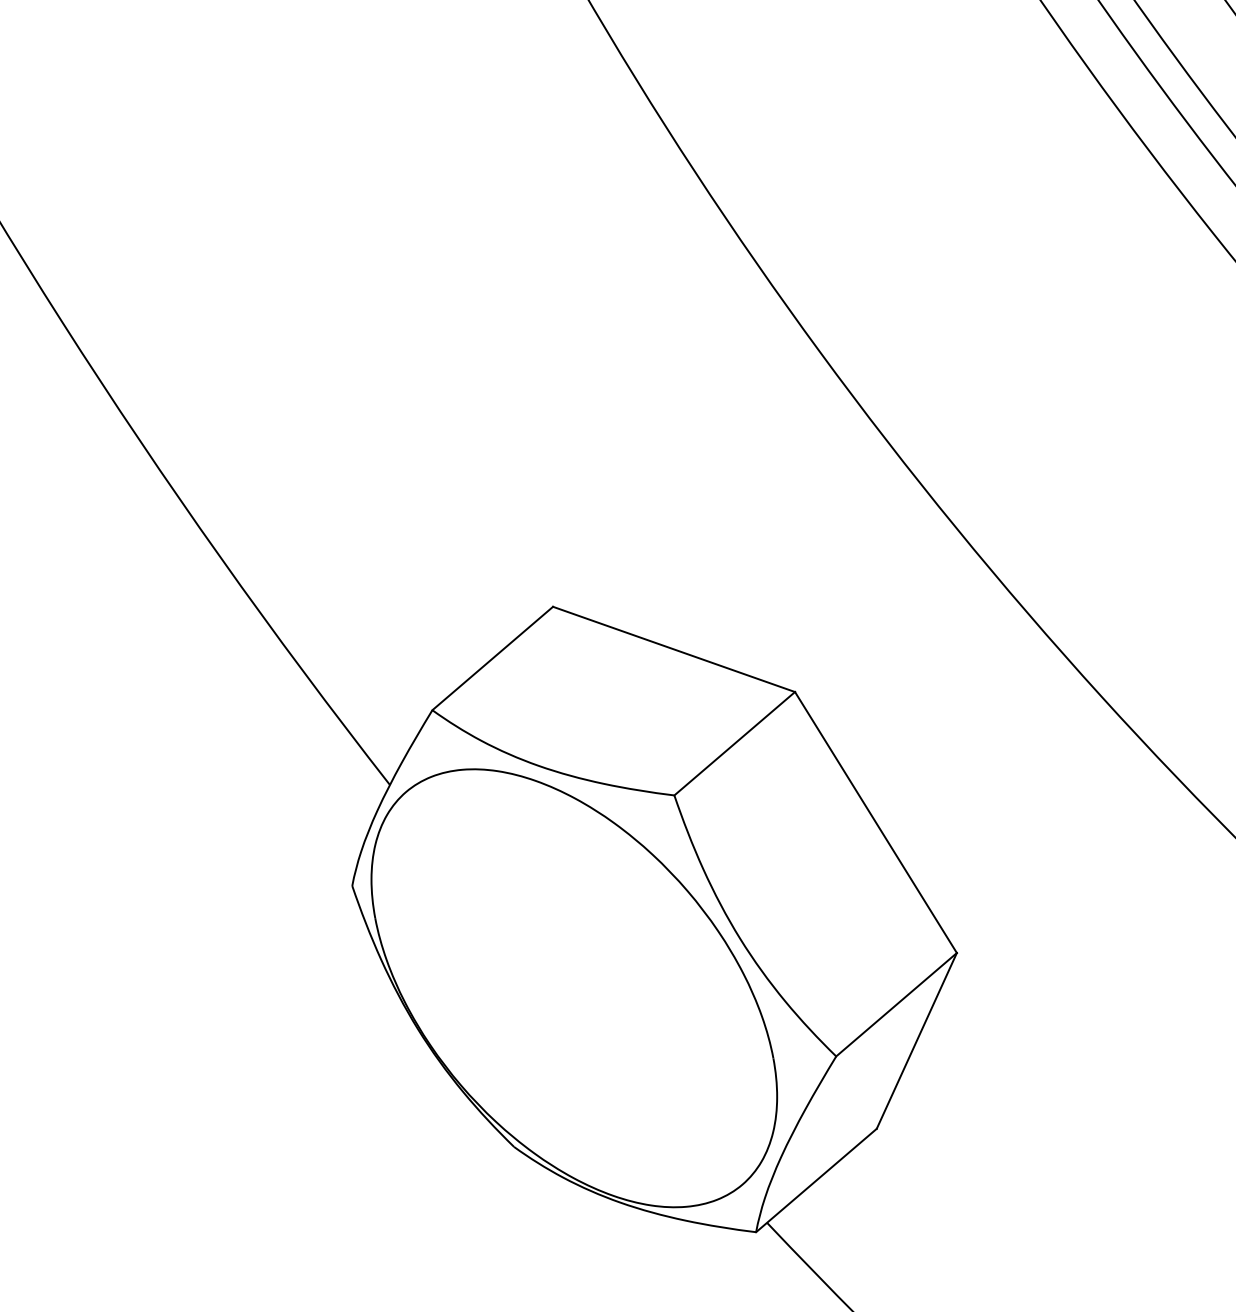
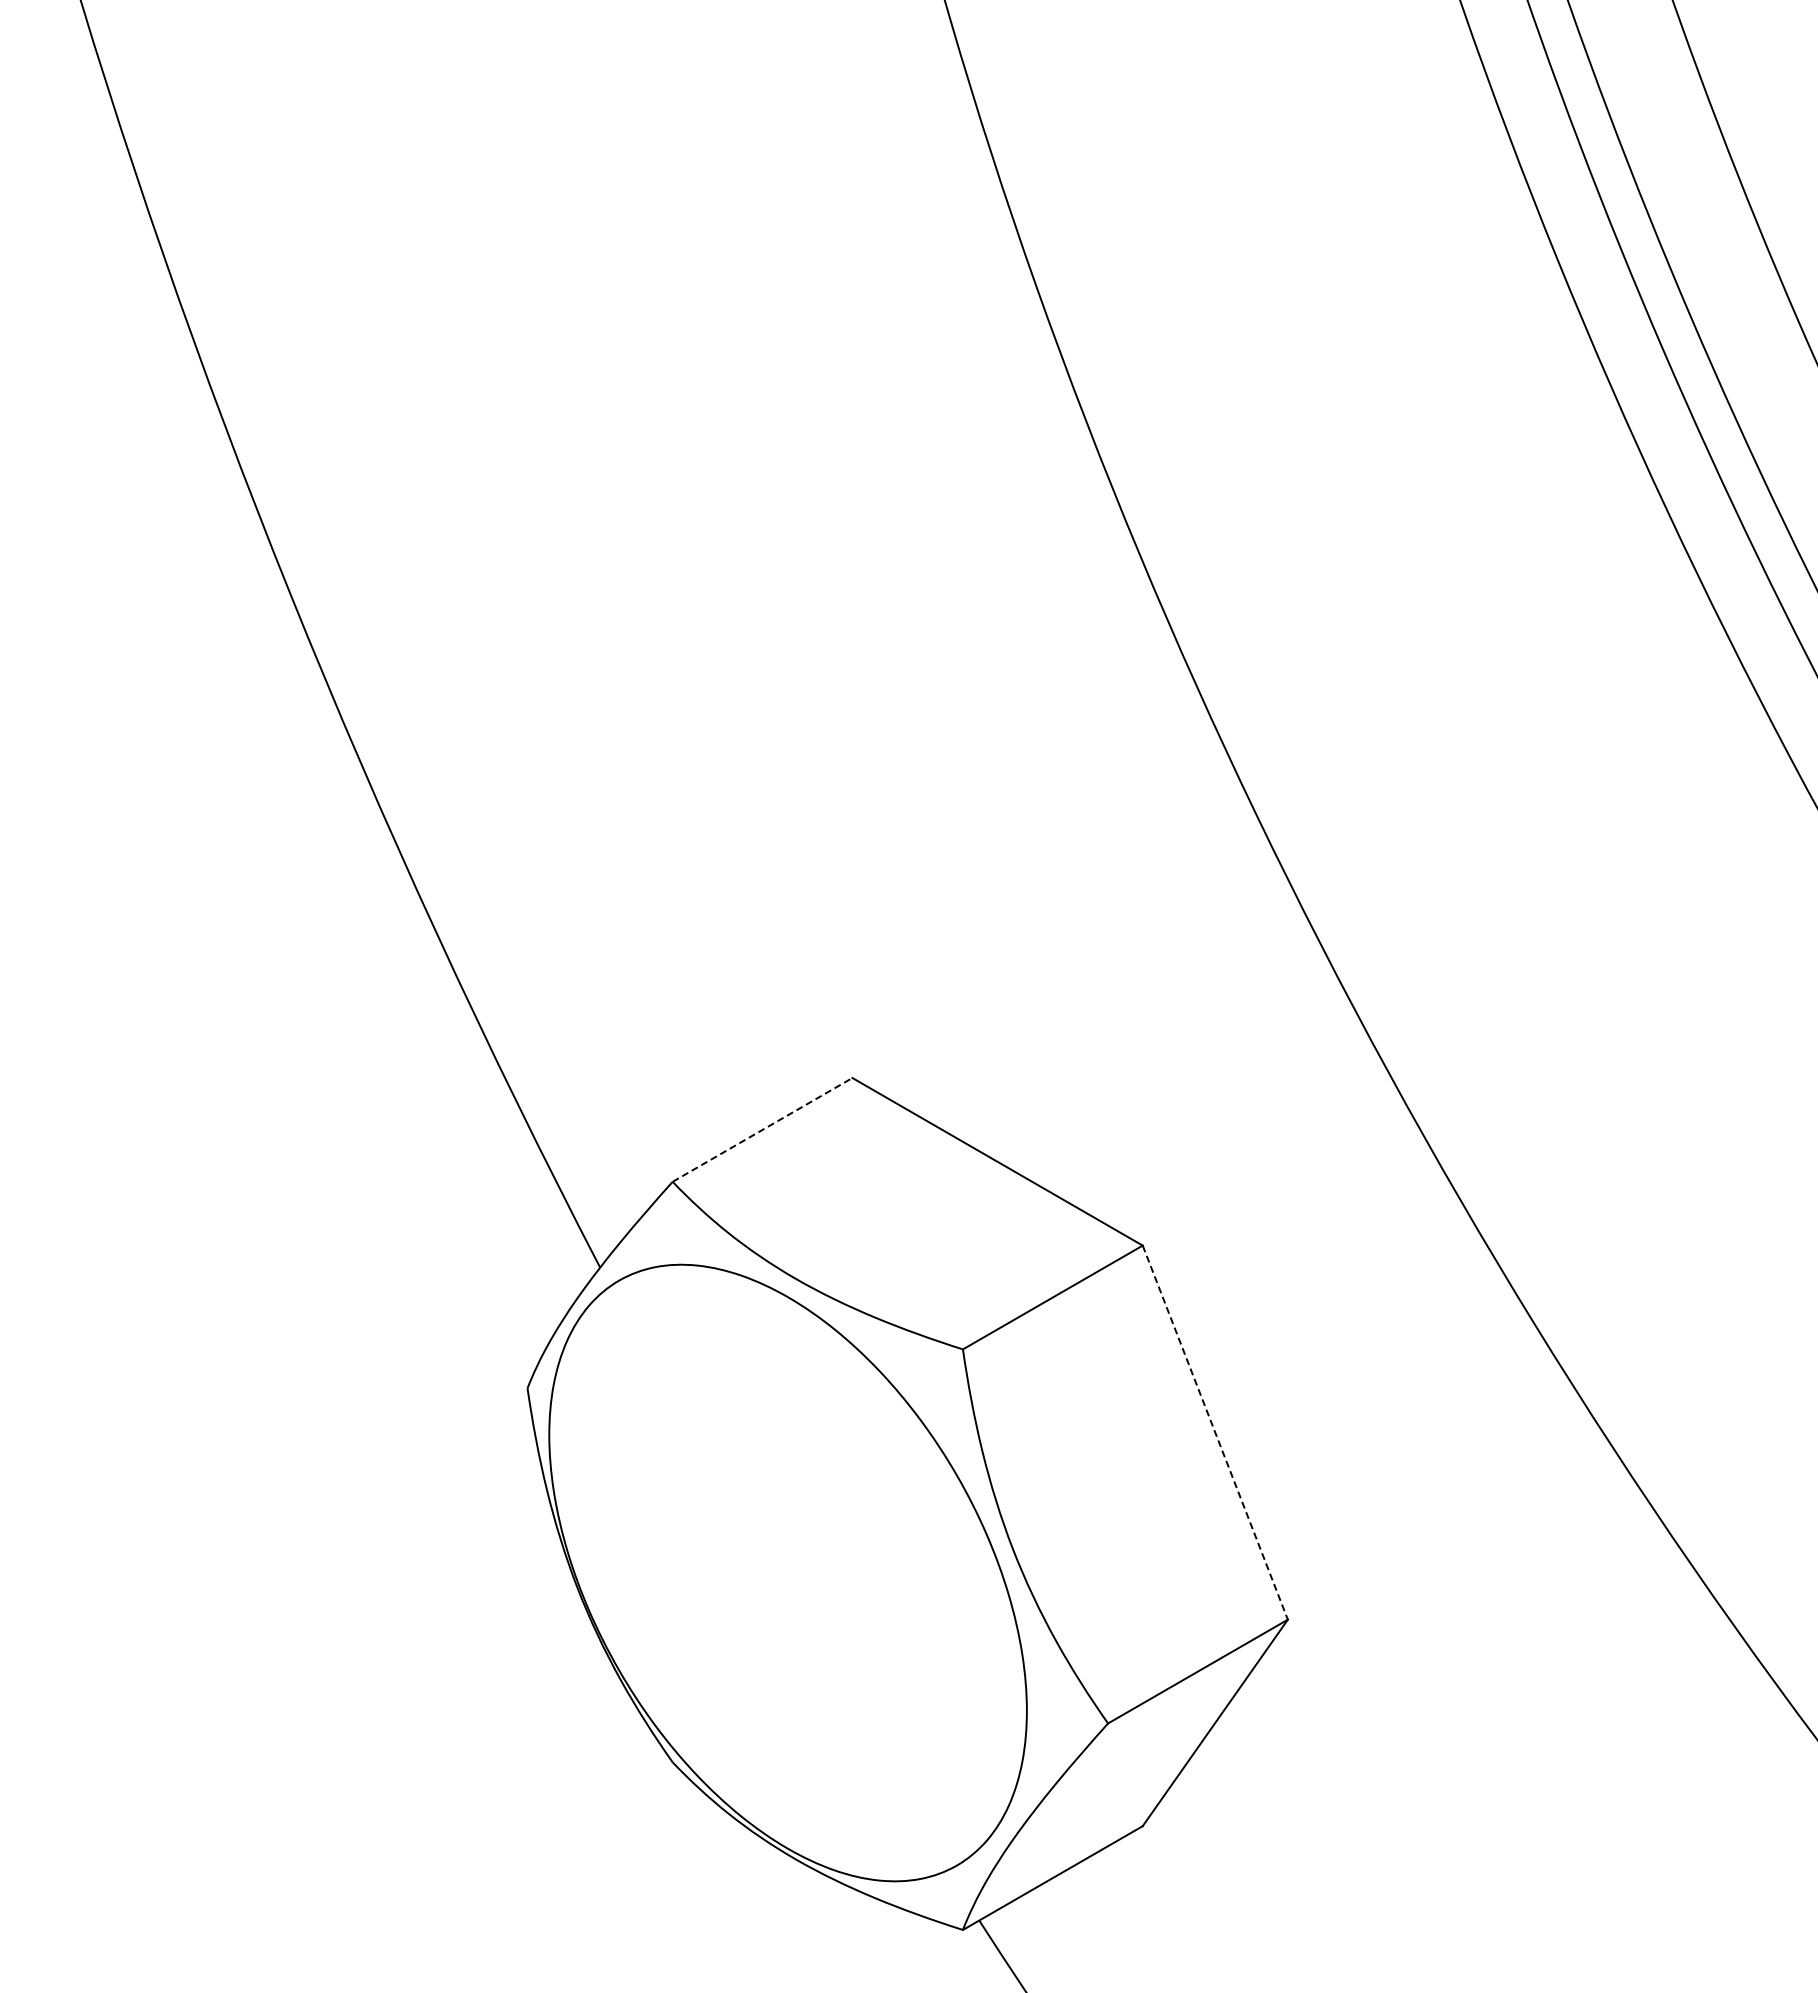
line: (492, 658) -> (762, 1129), solid -> dashed
line: (876, 822) -> (1215, 1432), solid -> dashed

